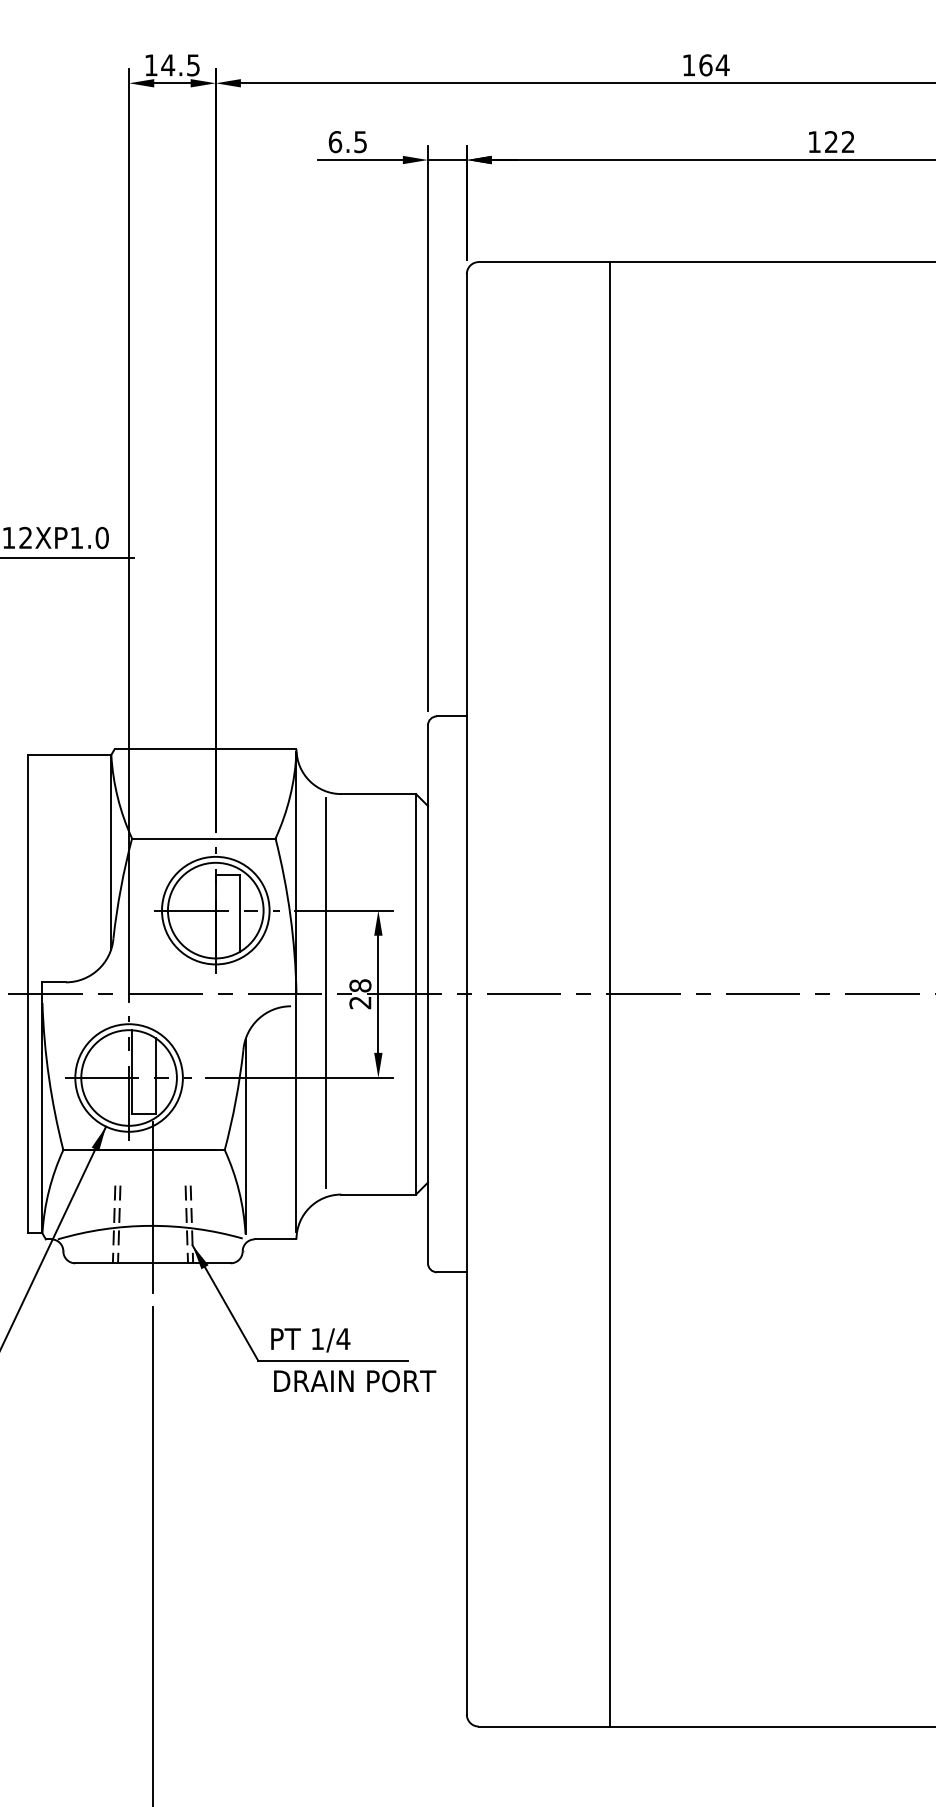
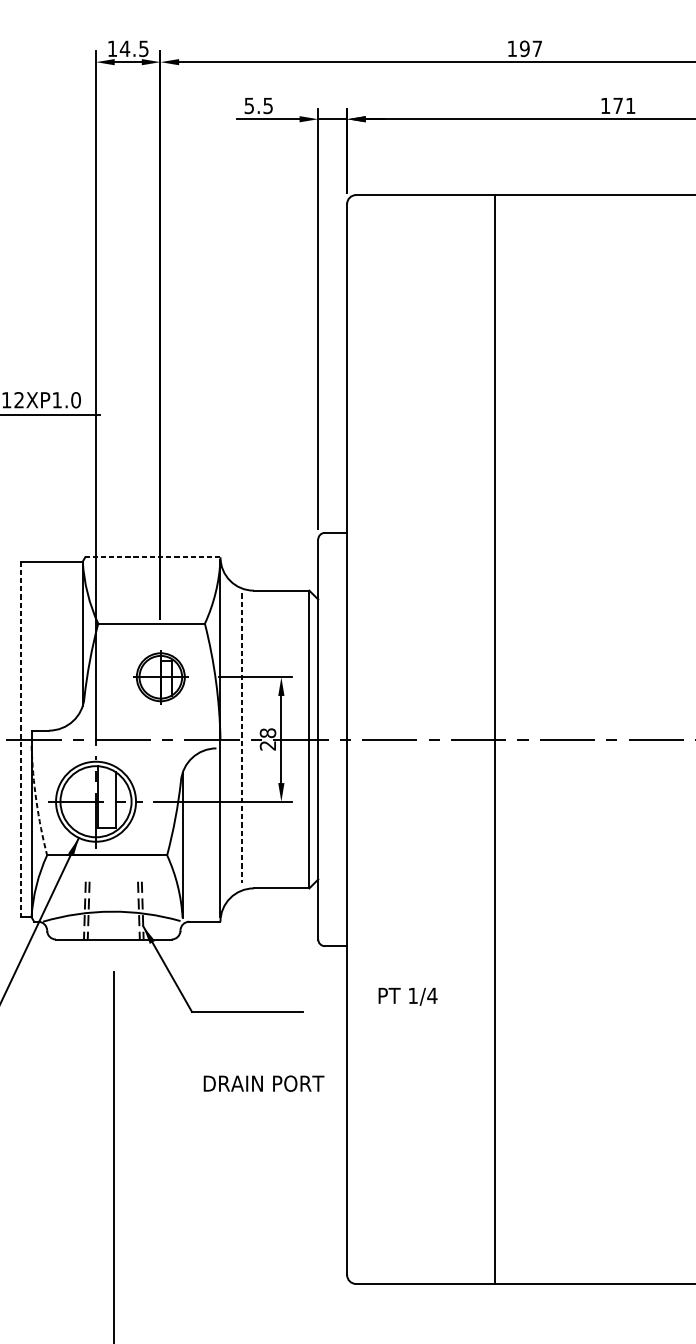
text: (714, 65) -> (531, 48), 164 -> 197
text: (839, 141) -> (624, 105), 122 -> 171
text: (335, 142) -> (249, 106), 6.5 -> 5.5
line: (205, 749) -> (152, 557), solid -> dashed
part: (216, 910) -> (161, 677), size x0.6
line: (325, 993) -> (242, 738), solid -> dashed
line: (28, 994) -> (21, 739), solid -> dashed
line: (610, 994) -> (495, 739), moved
arc: (48, 1077) -> (36, 801), solid -> dashed
line: (153, 1207) -> (114, 898), removed
text: (310, 1340) -> (407, 996), moved
text: (355, 1381) -> (264, 1083), moved

